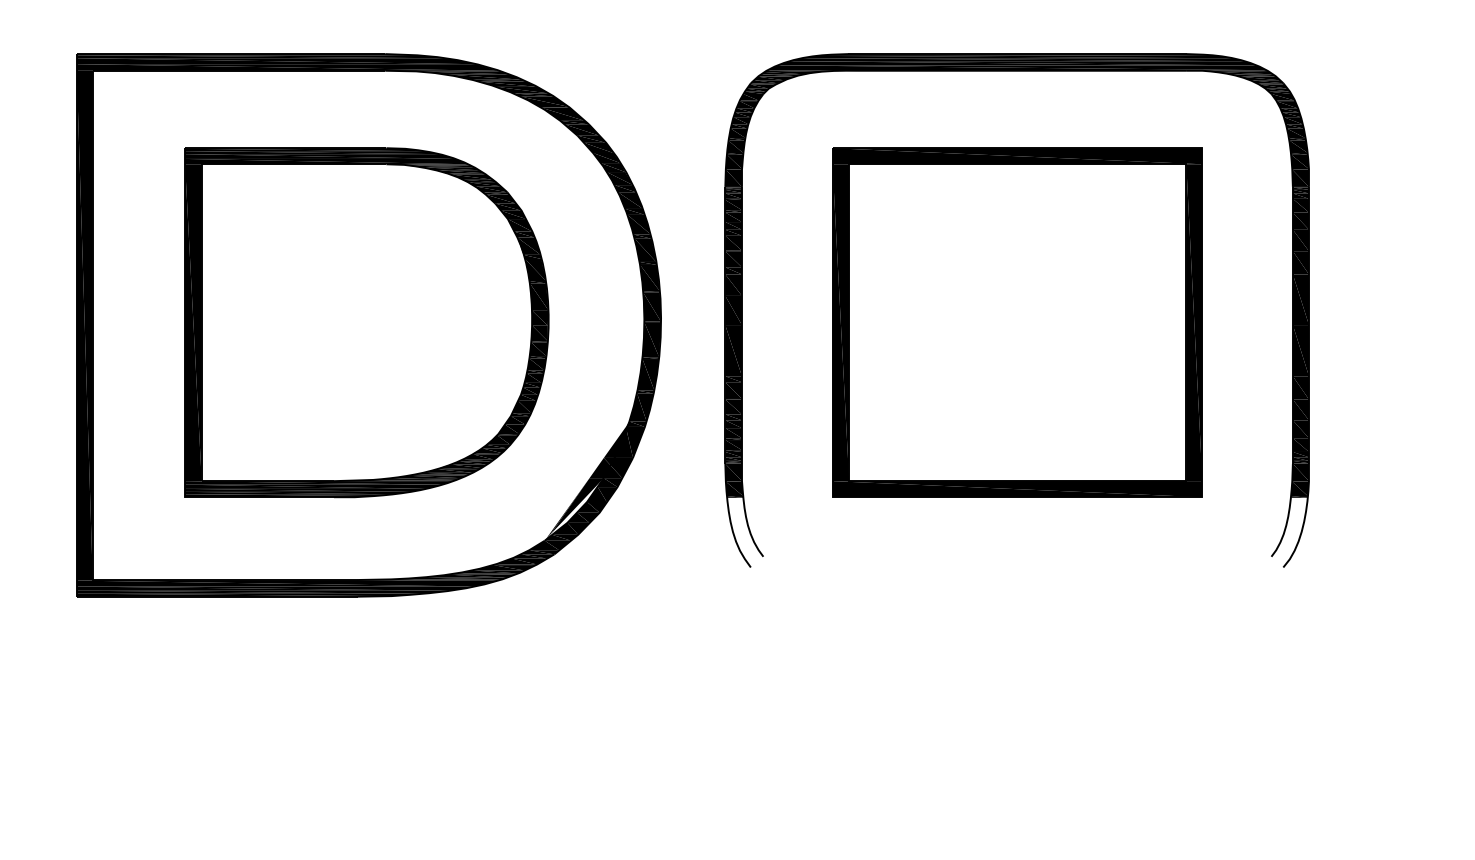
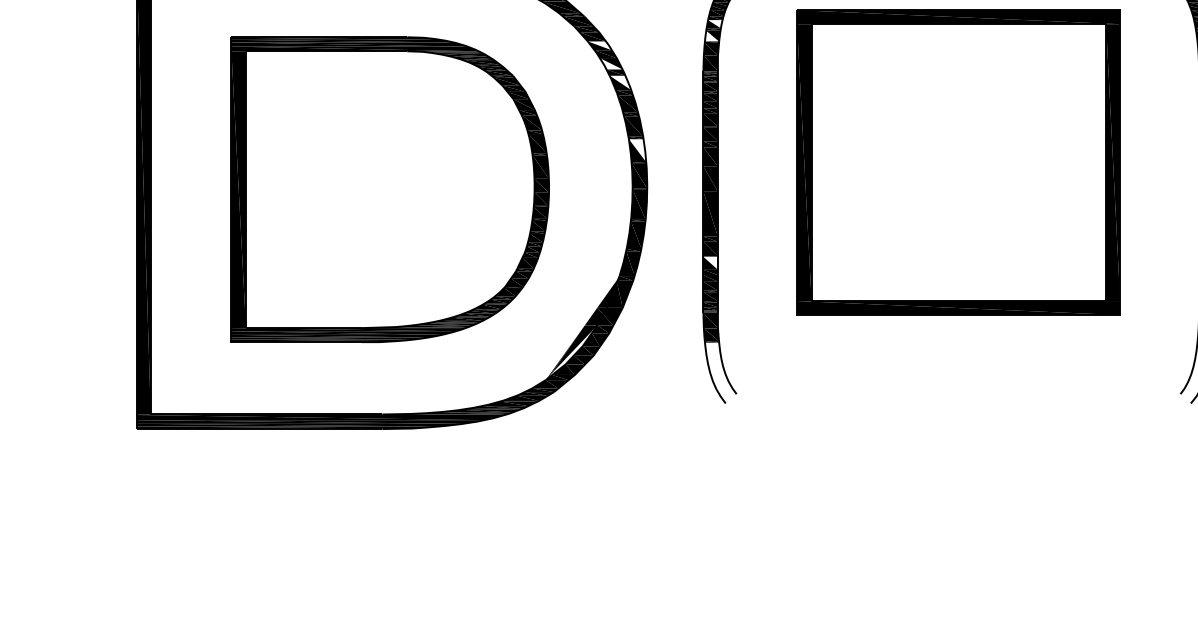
fill: (738, 133) -> (714, 24), removed
fill: (735, 146) -> (712, 35), removed
fill: (606, 157) -> (599, 45), removed
fill: (619, 178) -> (610, 63), removed
fill: (630, 200) -> (620, 82), removed
fill: (649, 277) -> (637, 150), removed
part: (1017, 322) -> (958, 162), moved
fill: (733, 406) -> (710, 262), removed

